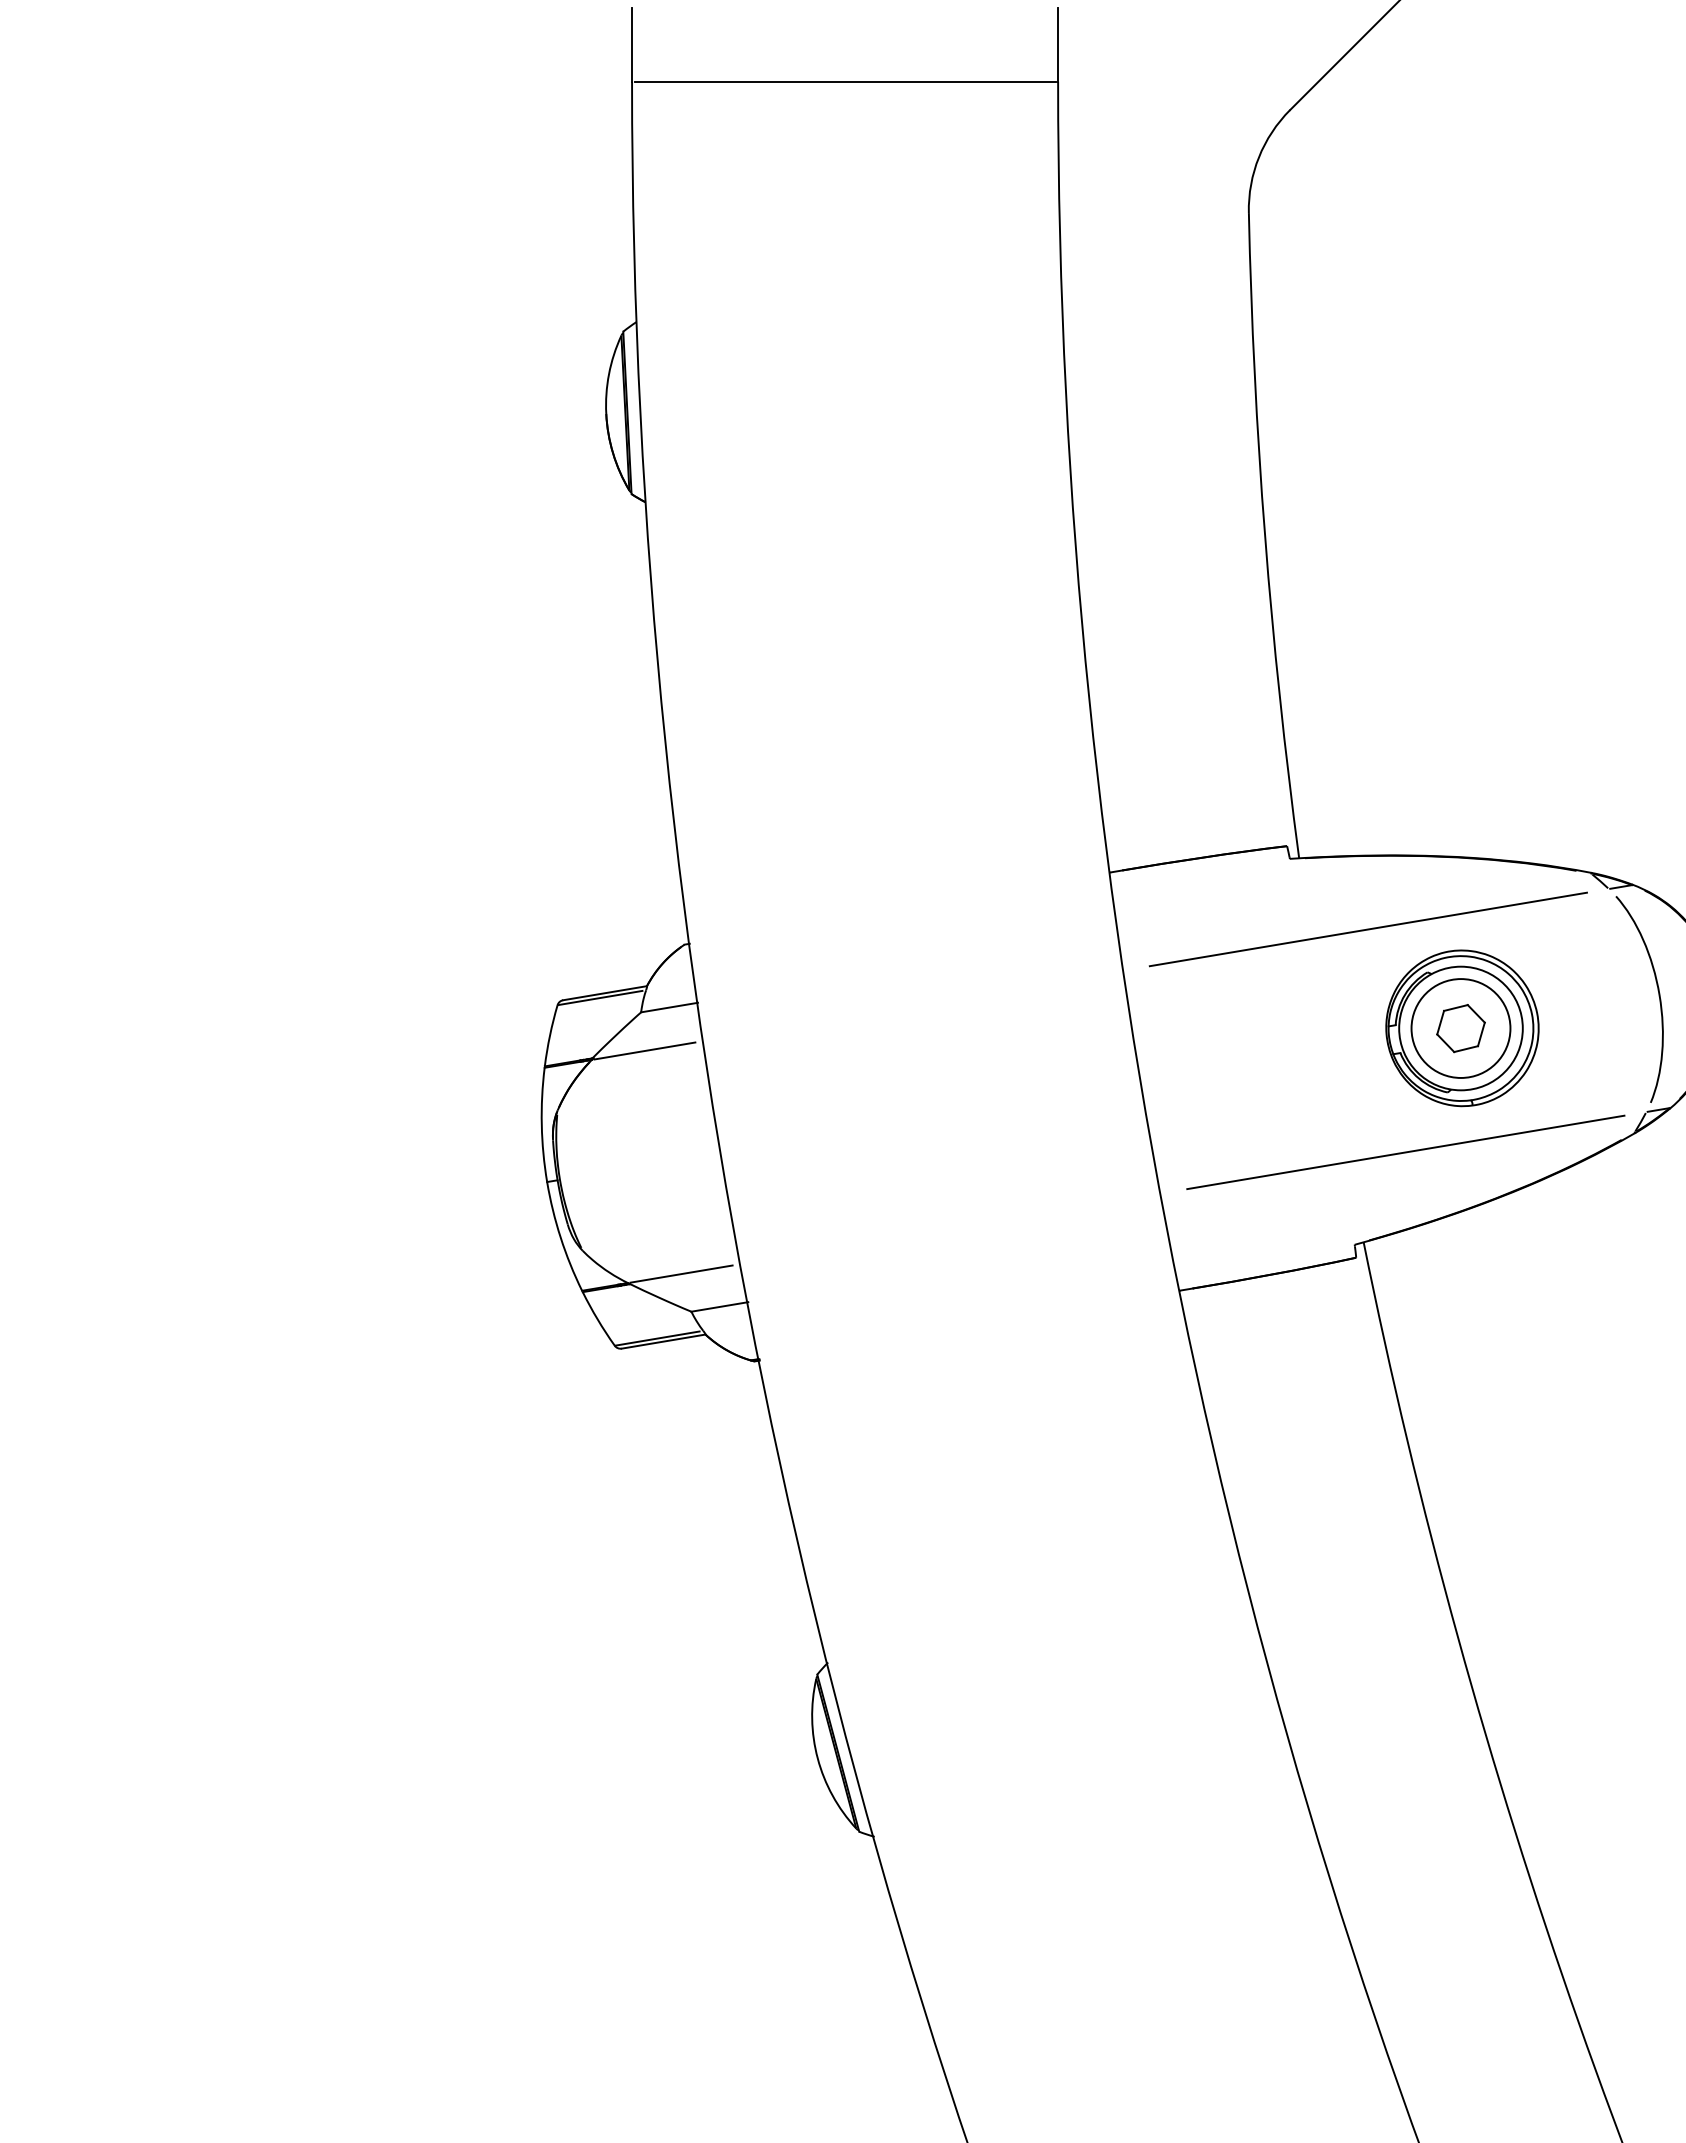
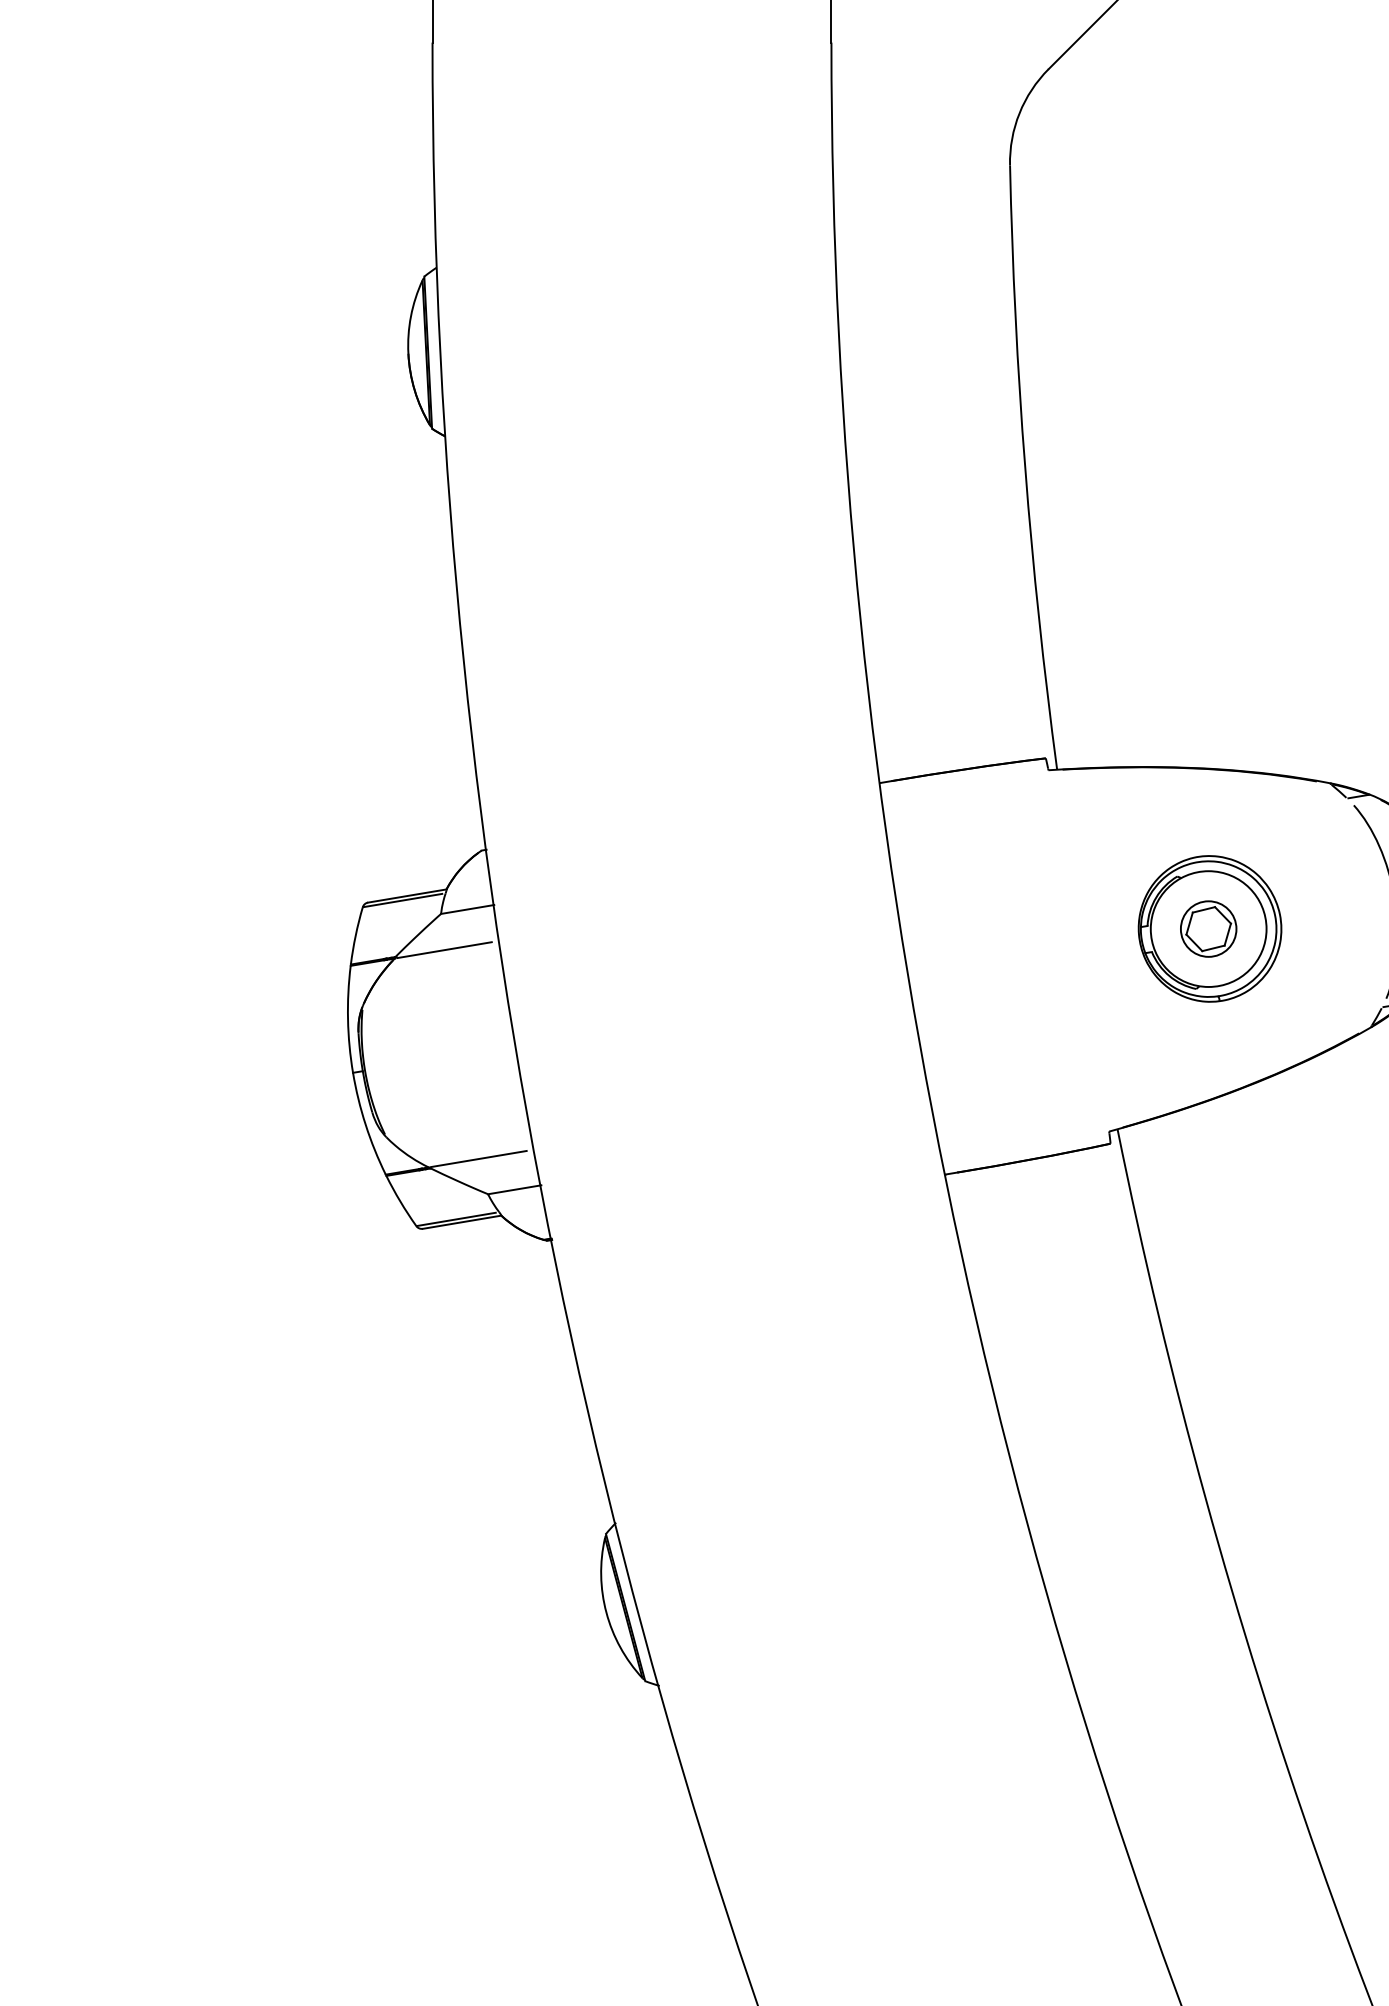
line: (844, 81) -> (631, 42), removed
line: (1367, 929) -> (1121, 836), removed
circle: (1460, 1028) -> (1208, 929), size x0.6
line: (1405, 1152) -> (1156, 1045), removed

